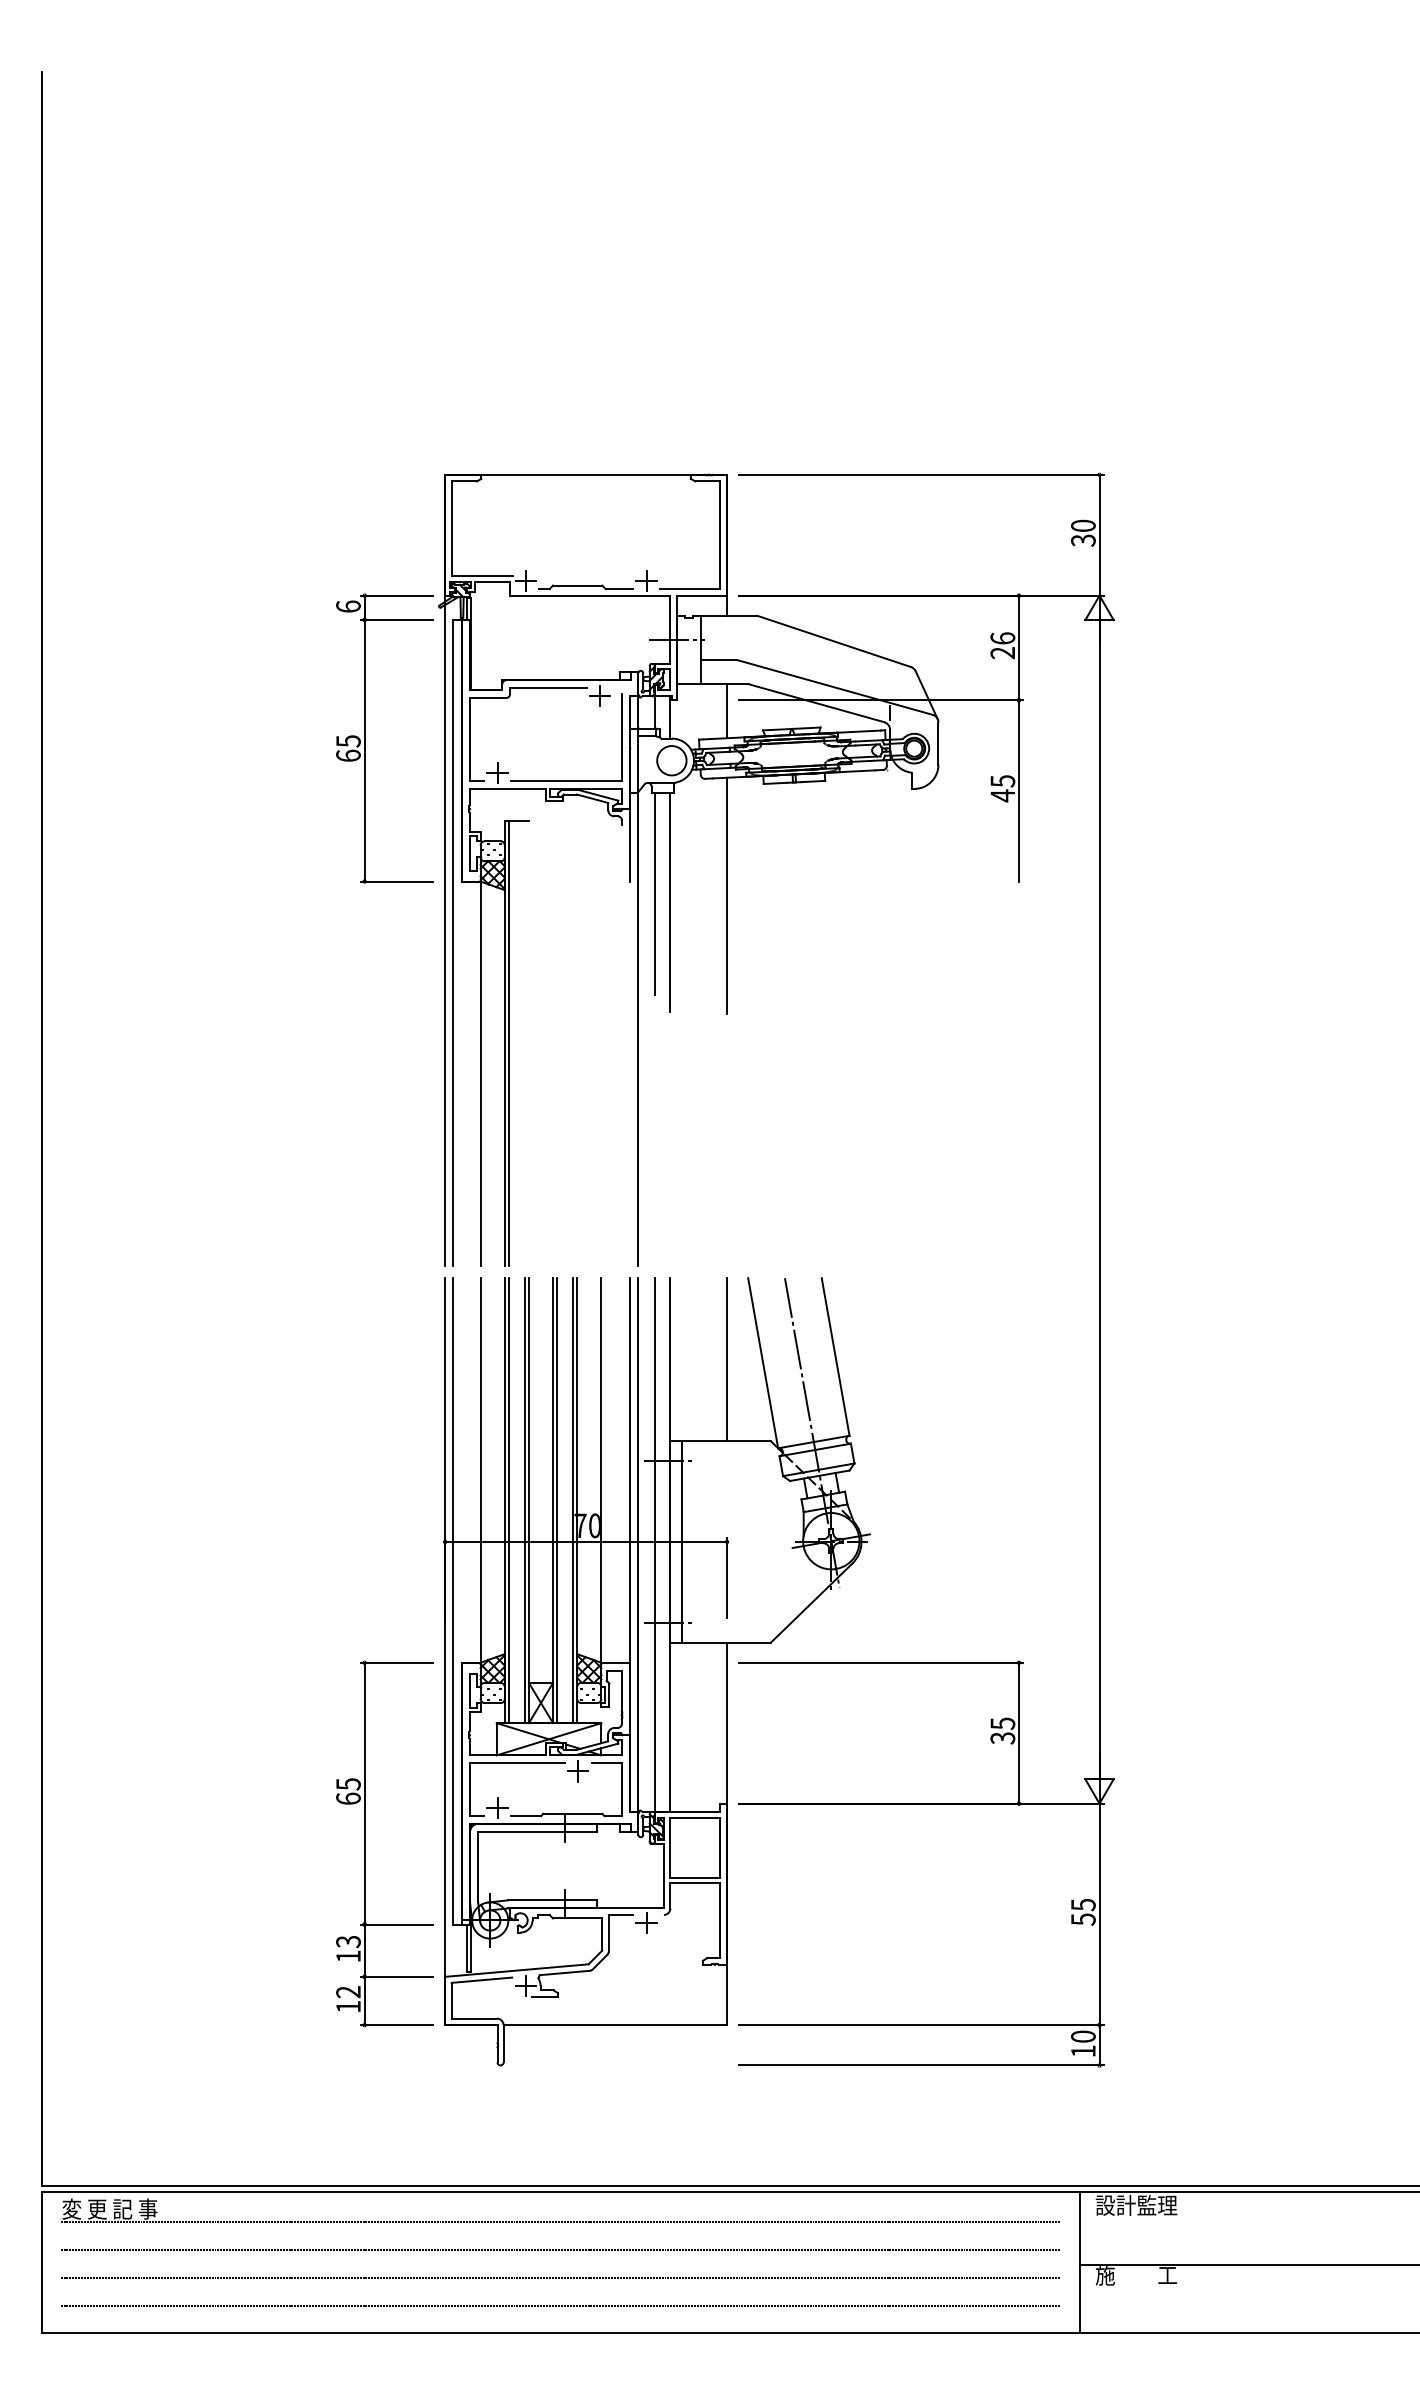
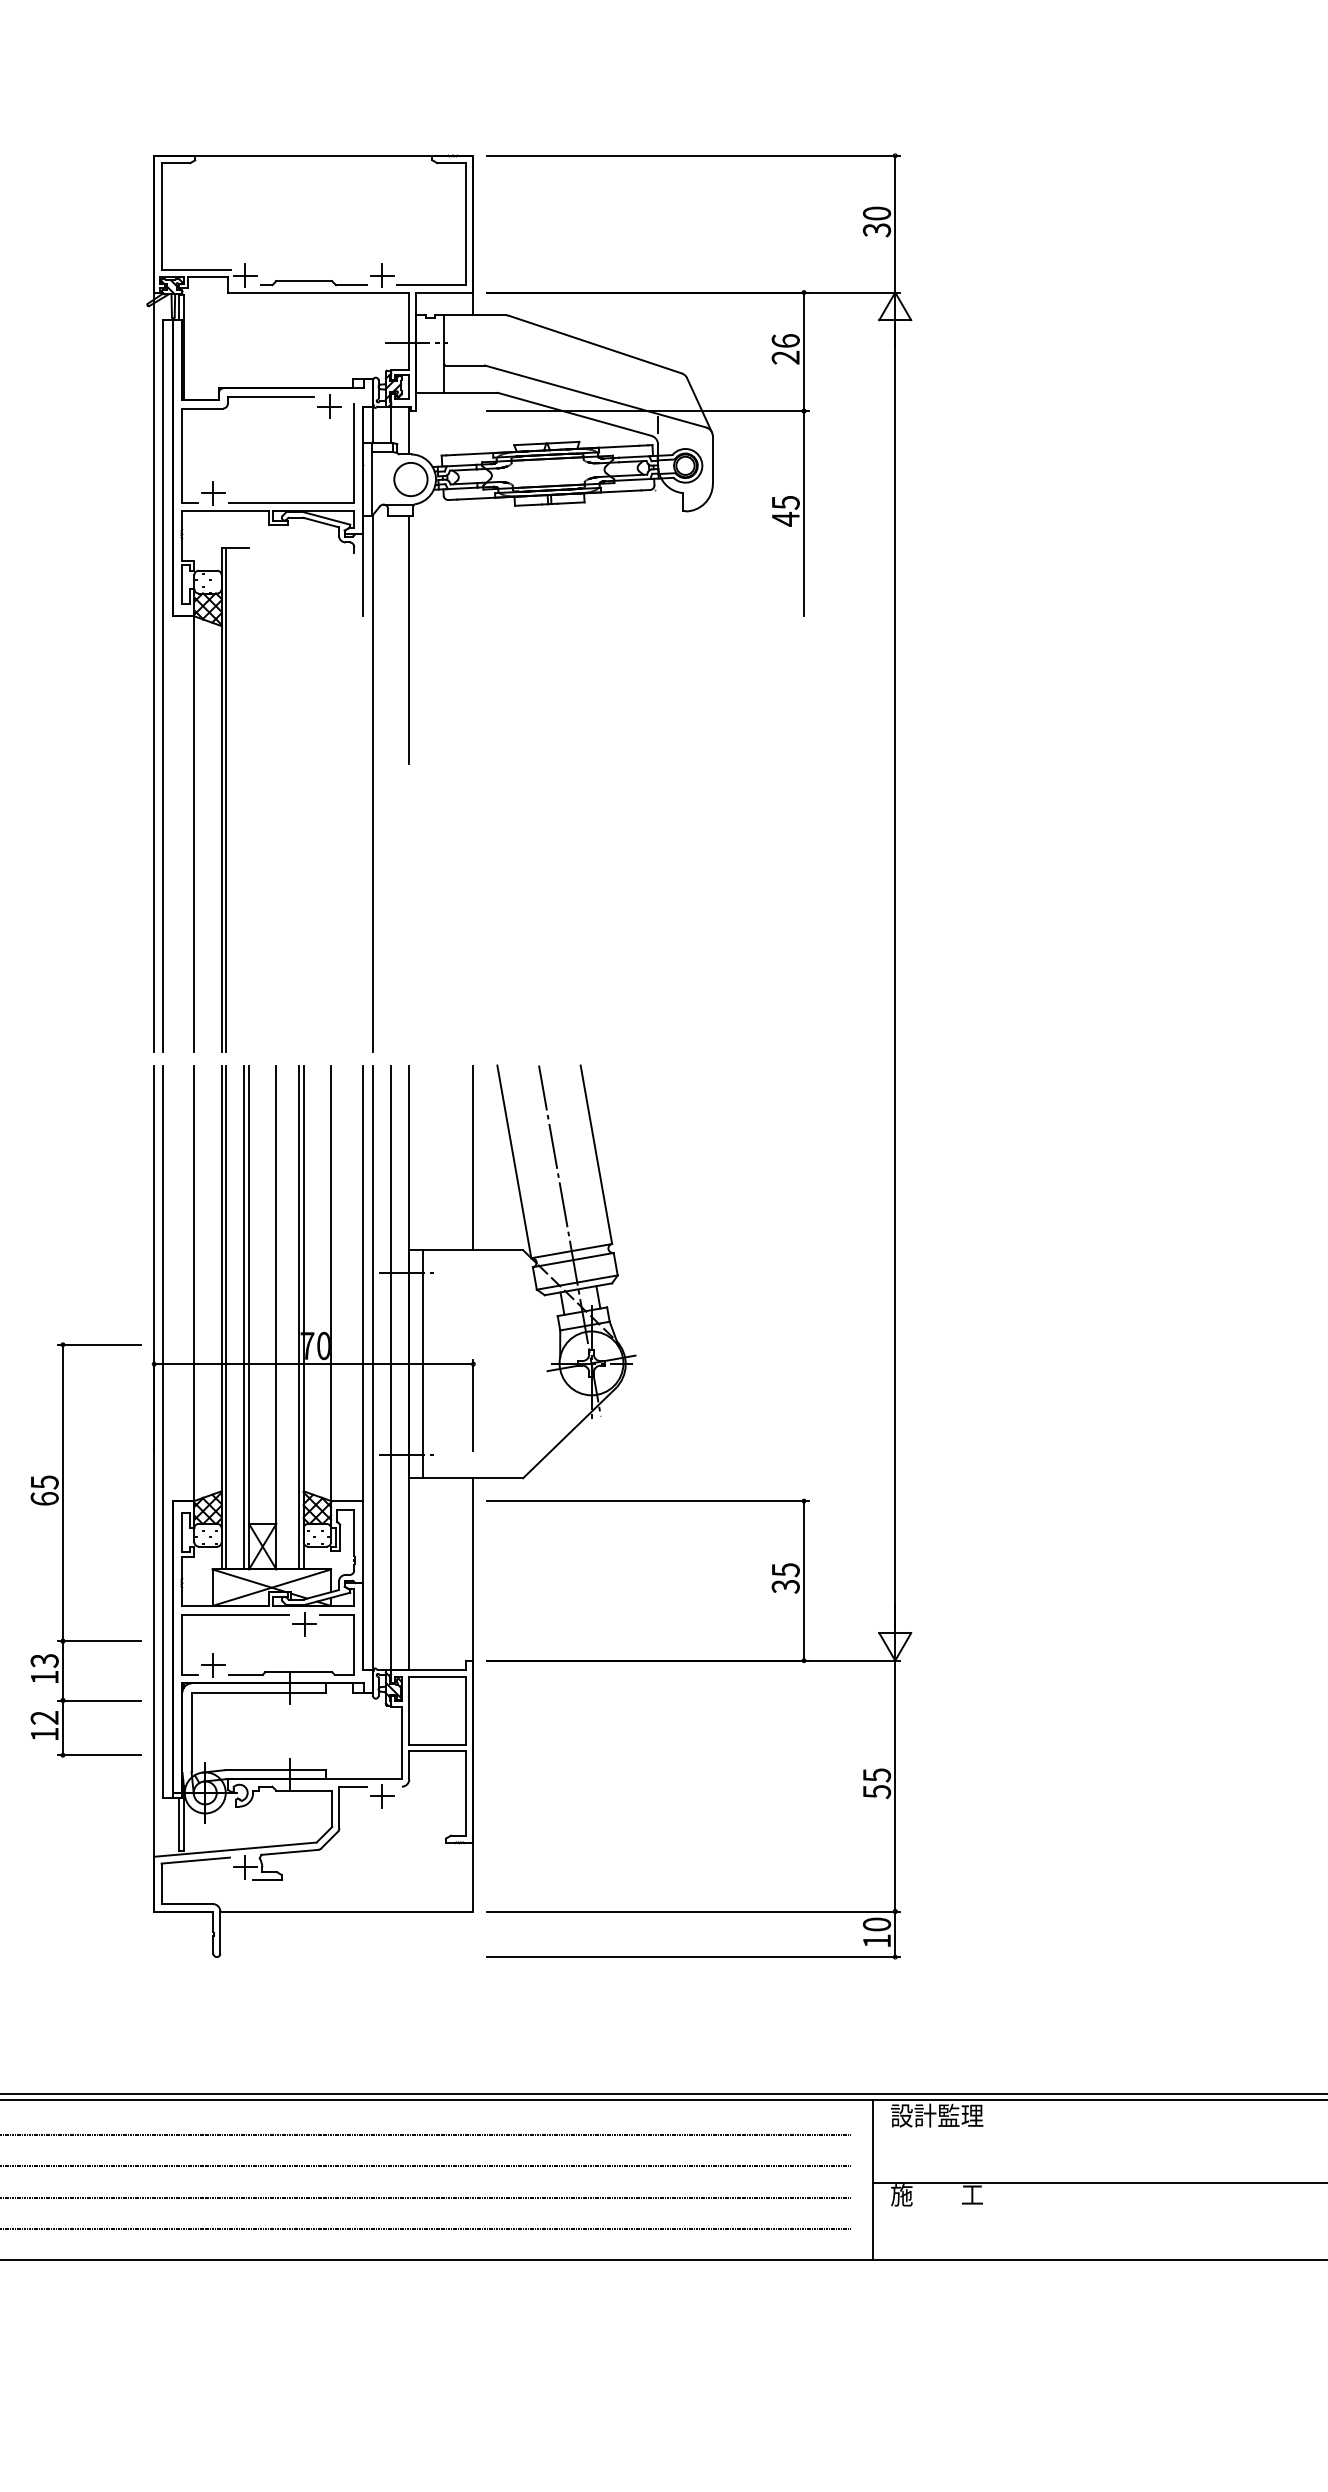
line: (727, 711) -> (473, 423), removed
part: (365, 738) -> (63, 454), removed
line: (654, 893) -> (391, 629), removed
line: (727, 895) -> (473, 632), removed
line: (557, 1500) -> (281, 1317), removed
part: (365, 1843) -> (63, 1549), moved

